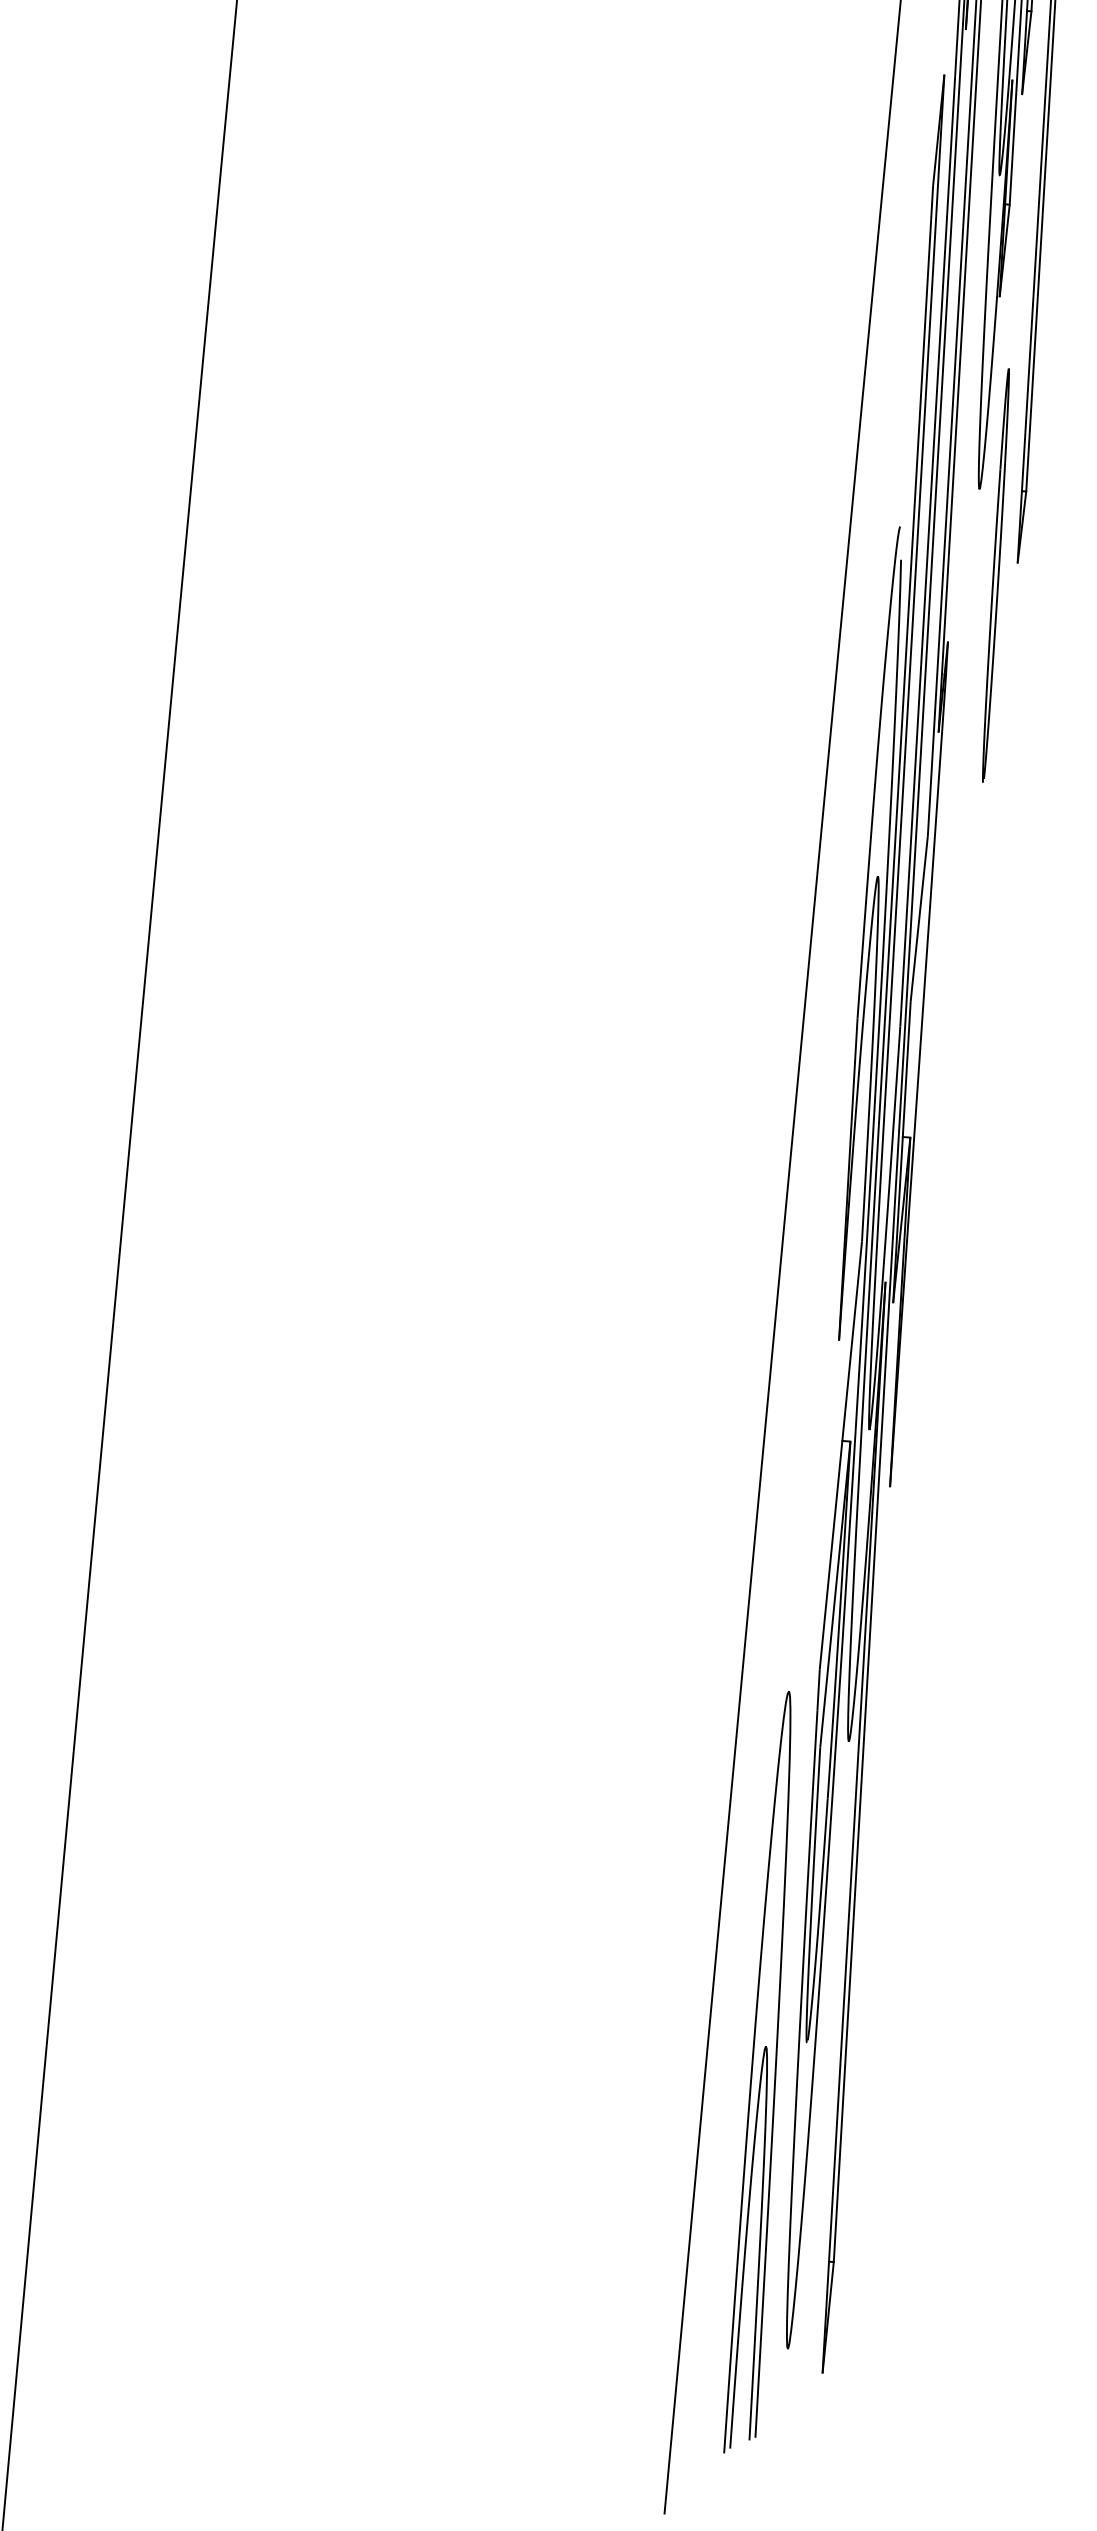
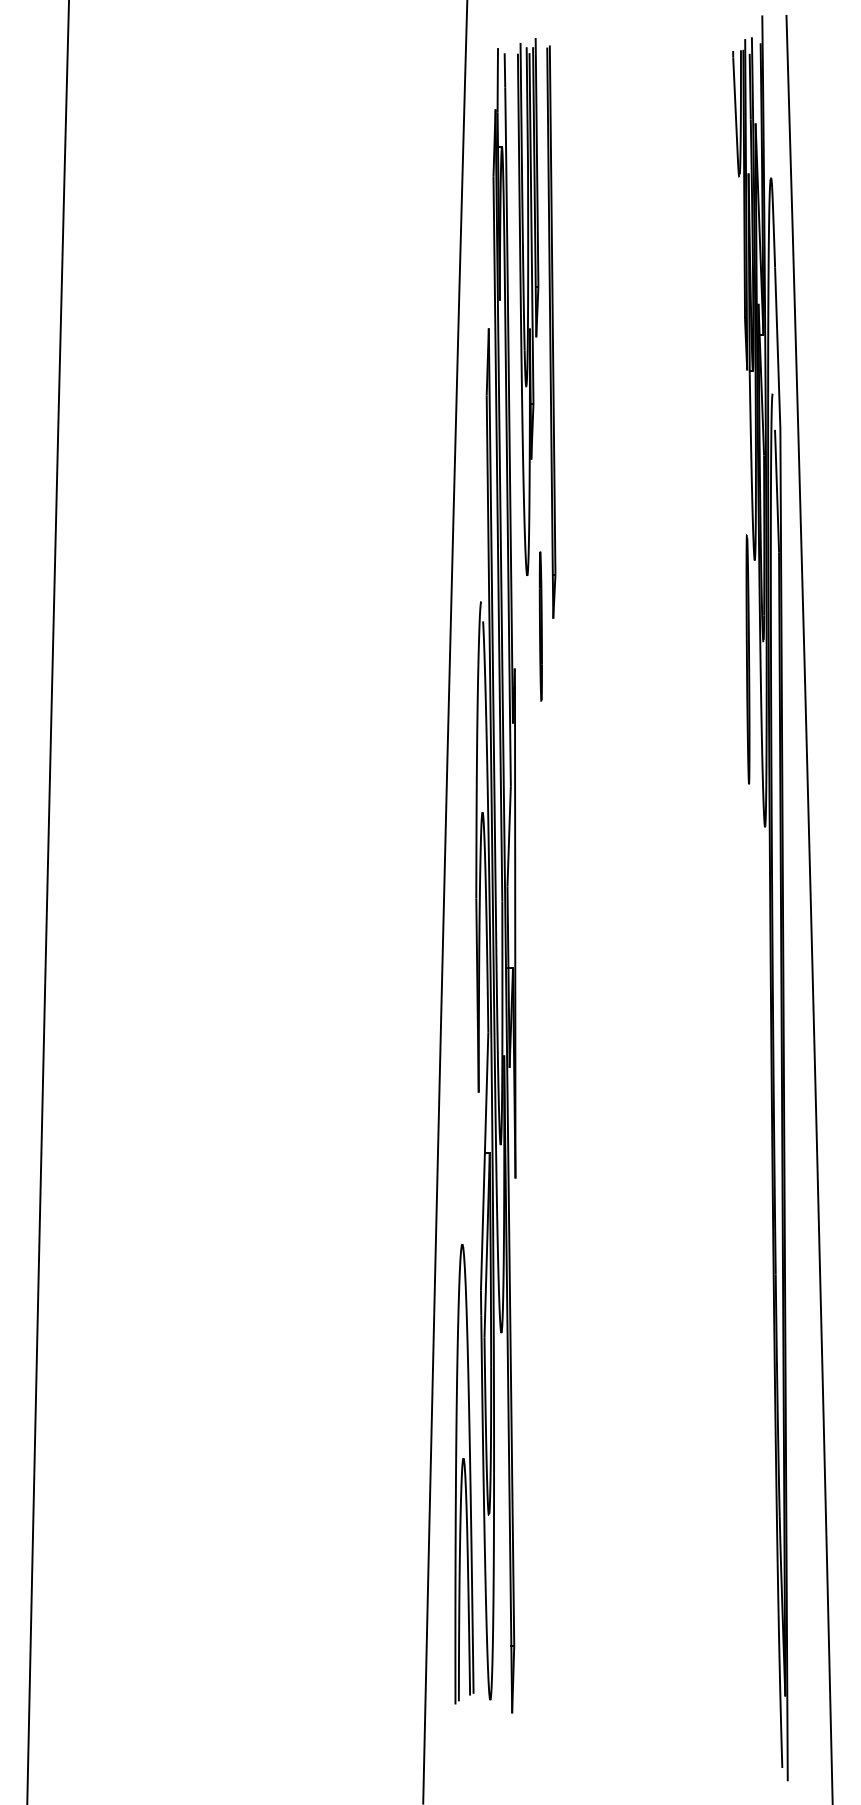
part: (995, 574) -> (540, 626), size x0.6
part: (765, 2073) -> (464, 1474), moved

